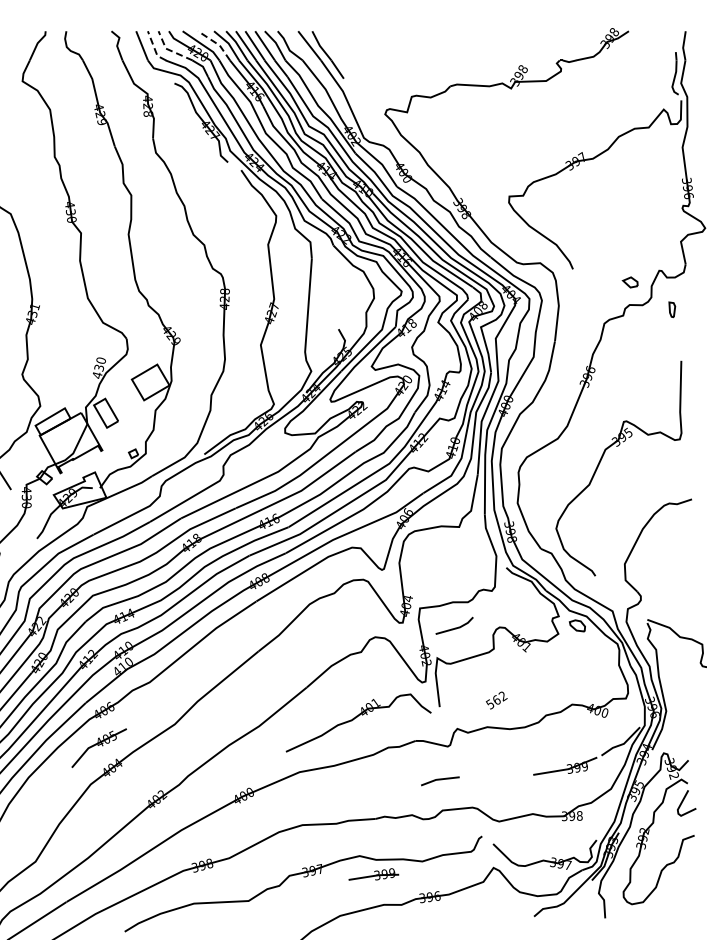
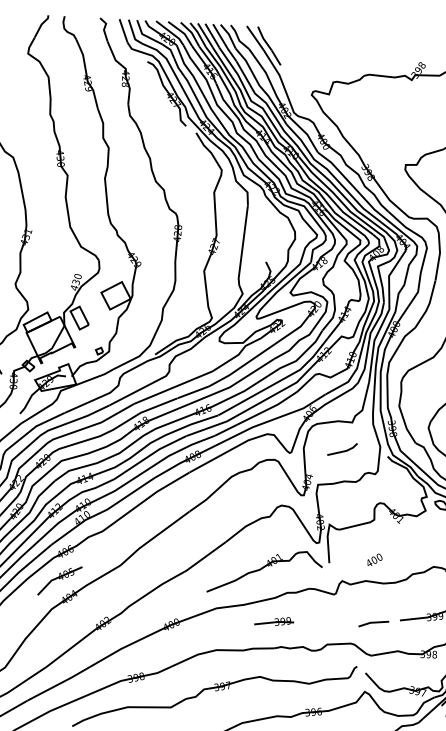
line: (216, 43) -> (182, 32), dashed -> solid
line: (154, 48) -> (133, 33), dashed -> solid
line: (170, 50) -> (145, 35), dashed -> solid
line: (454, 627) -> (342, 450), moved
text: (496, 700) -> (374, 560), 562 -> 400
line: (440, 780) -> (373, 623), moved
part: (373, 874) -> (274, 621), moved

